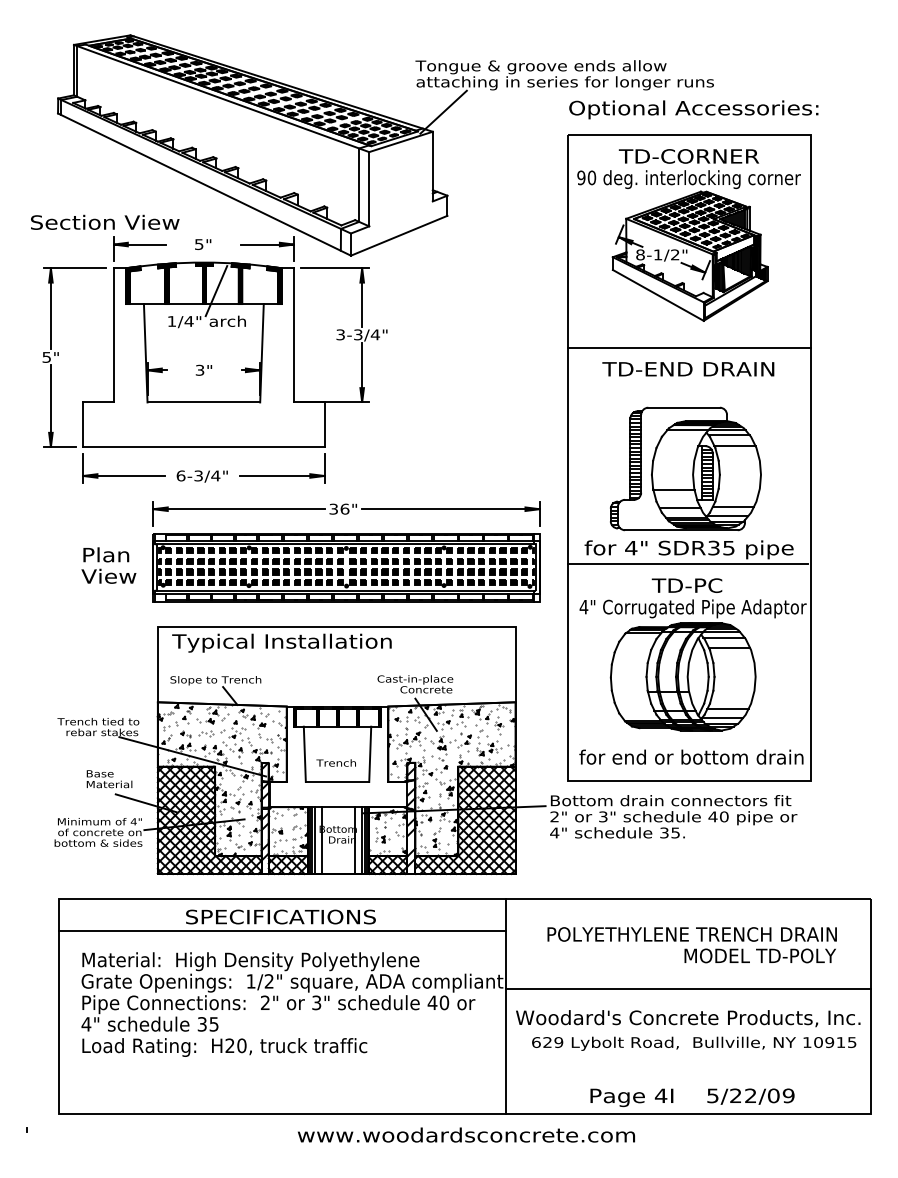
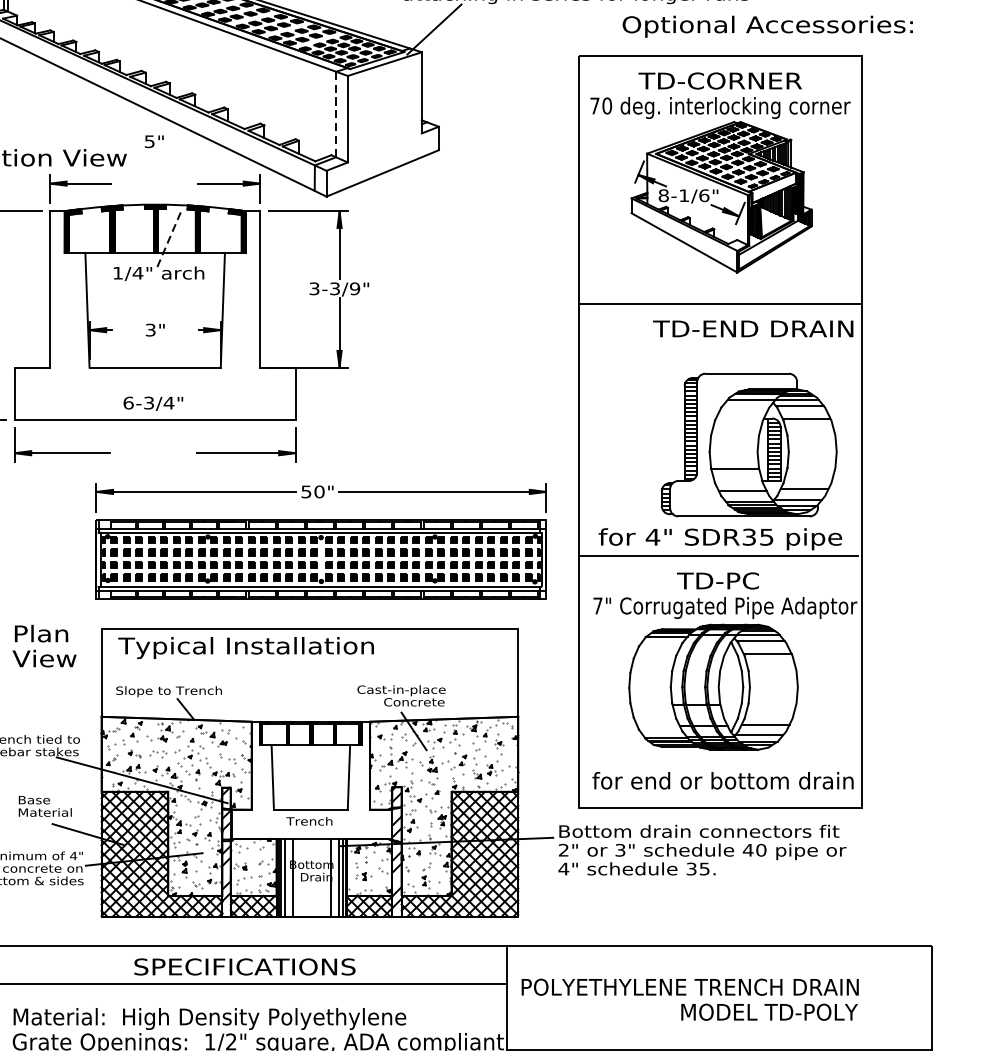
text: (693, 109) -> (767, 26), moved
text: (581, 177) -> (595, 105), 90 -> 70
line: (359, 185) -> (336, 114), solid -> dashed
text: (203, 244) -> (154, 141), moved
text: (675, 254) -> (704, 195), 8-1/2" -> 8-1/6"
line: (216, 290) -> (169, 237), solid -> dashed
text: (375, 334) -> (355, 288), 3-3/4" -> 3-3/9"
text: (688, 369) -> (753, 329), moved
part: (685, 468) -> (748, 444), moved
text: (201, 476) -> (152, 403), moved
text: (339, 508) -> (313, 491), 36" -> 50"
text: (108, 565) -> (44, 646), moved
text: (583, 607) -> (597, 606), 4" -> 7"
text: (335, 762) -> (308, 820), moved
text: (691, 945) -> (689, 1000), moved

